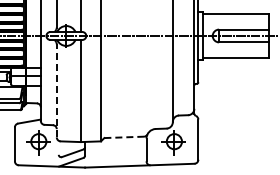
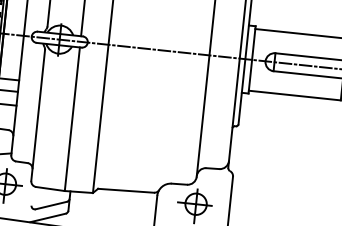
line: (56, 90) -> (37, 114), dashed -> solid
line: (124, 137) -> (126, 191), dashed -> solid

